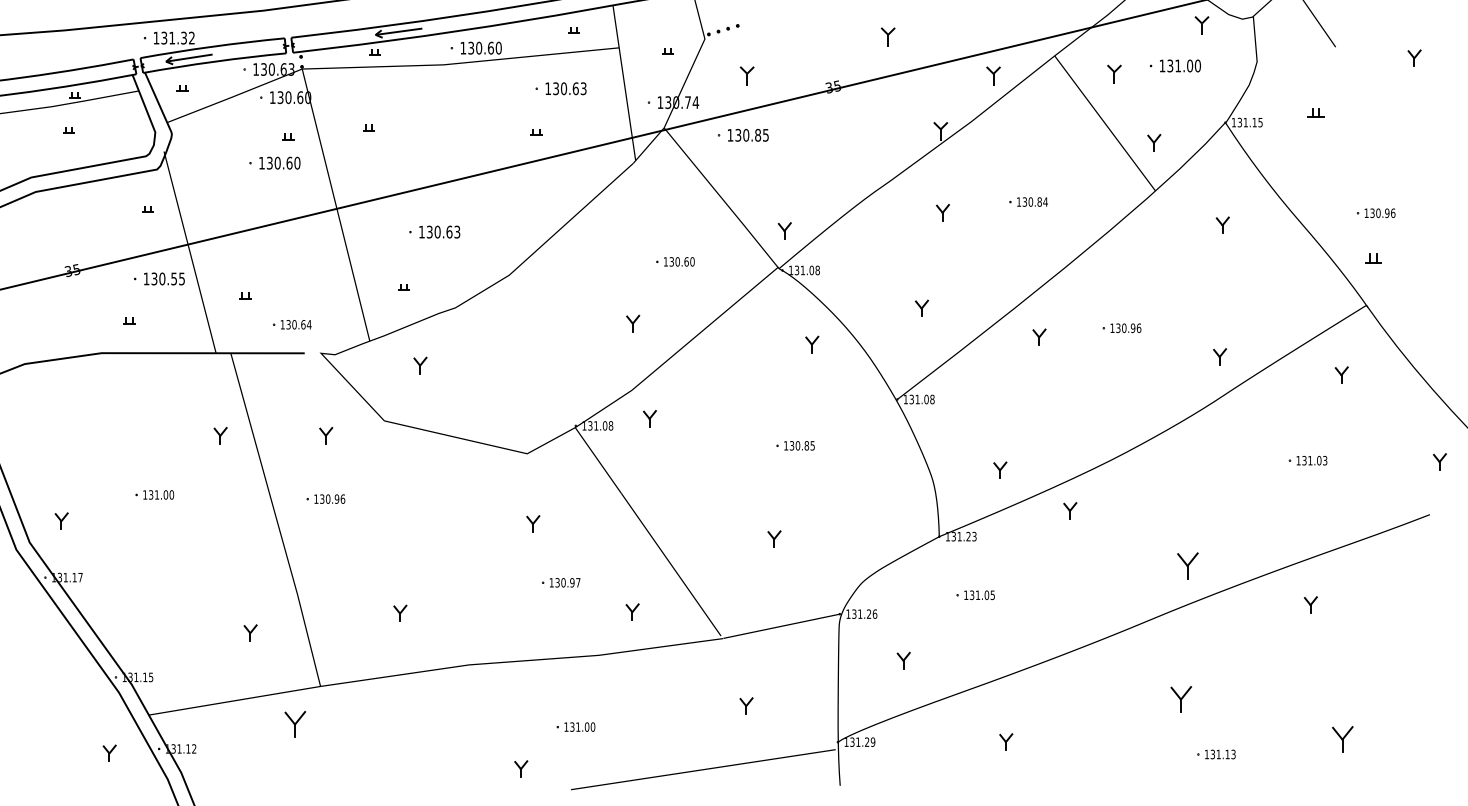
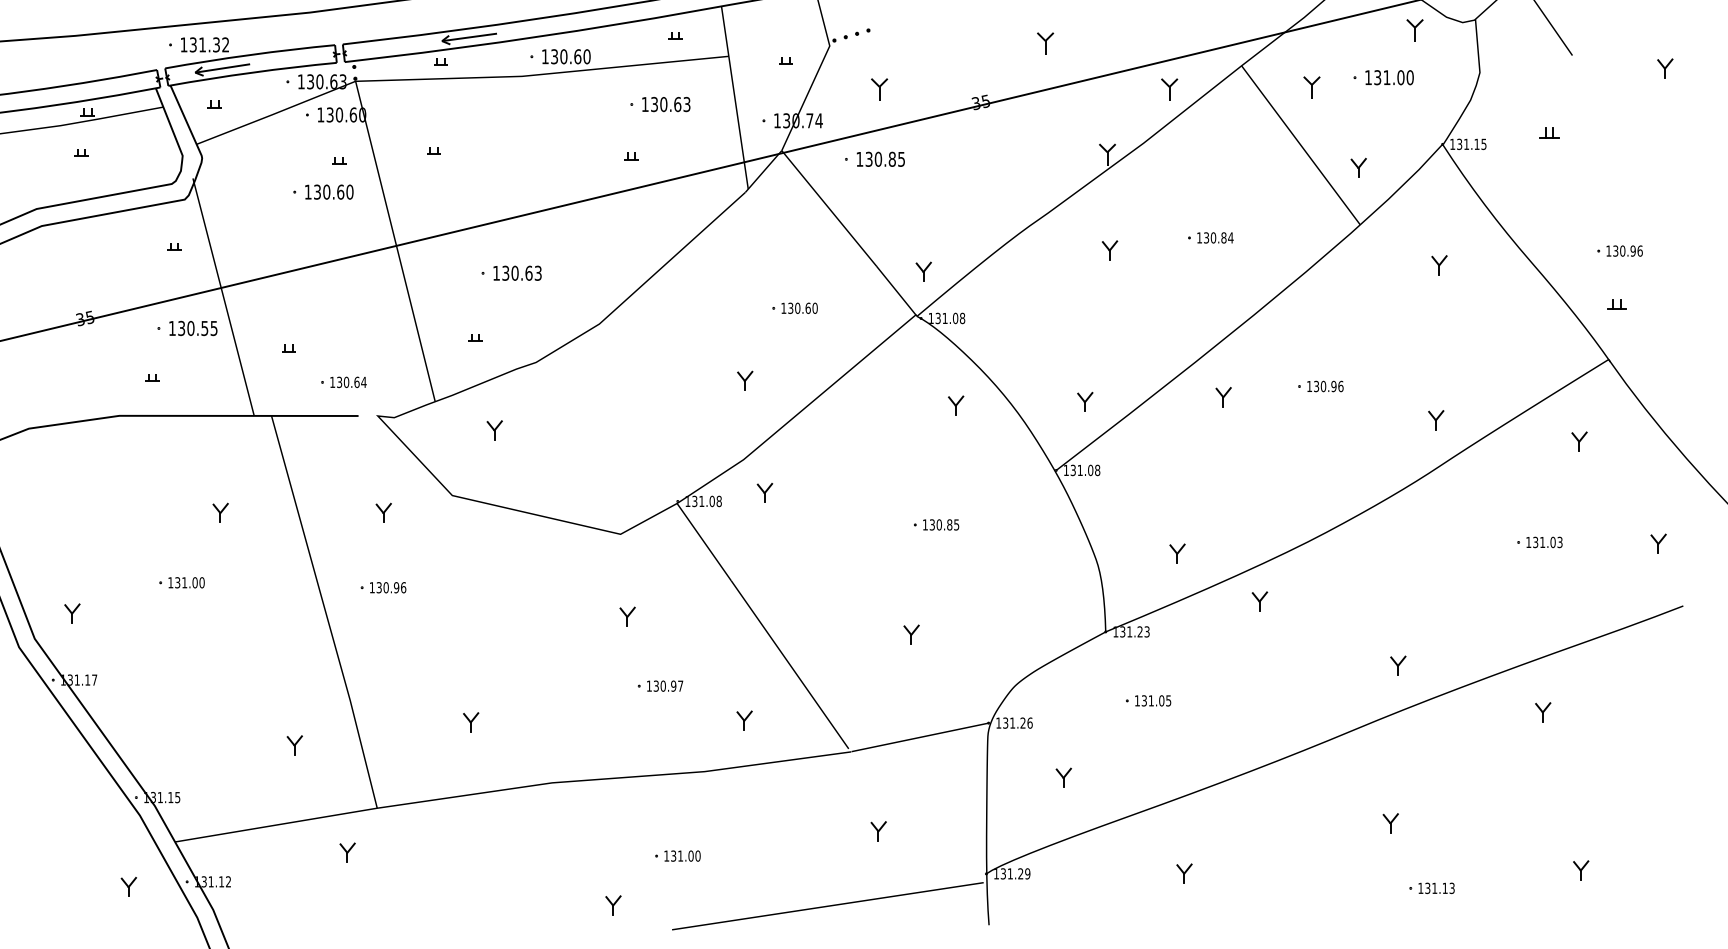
part: (921, 307) -> (1084, 400), moved
part: (220, 435) -> (220, 512), moved
part: (1439, 461) -> (1658, 543), moved
part: (1187, 564) -> (1397, 664), size x0.62
part: (1181, 698) -> (1390, 822), size x0.62
part: (295, 723) -> (347, 851), size x0.62
part: (1343, 738) -> (1581, 869), size x0.62

